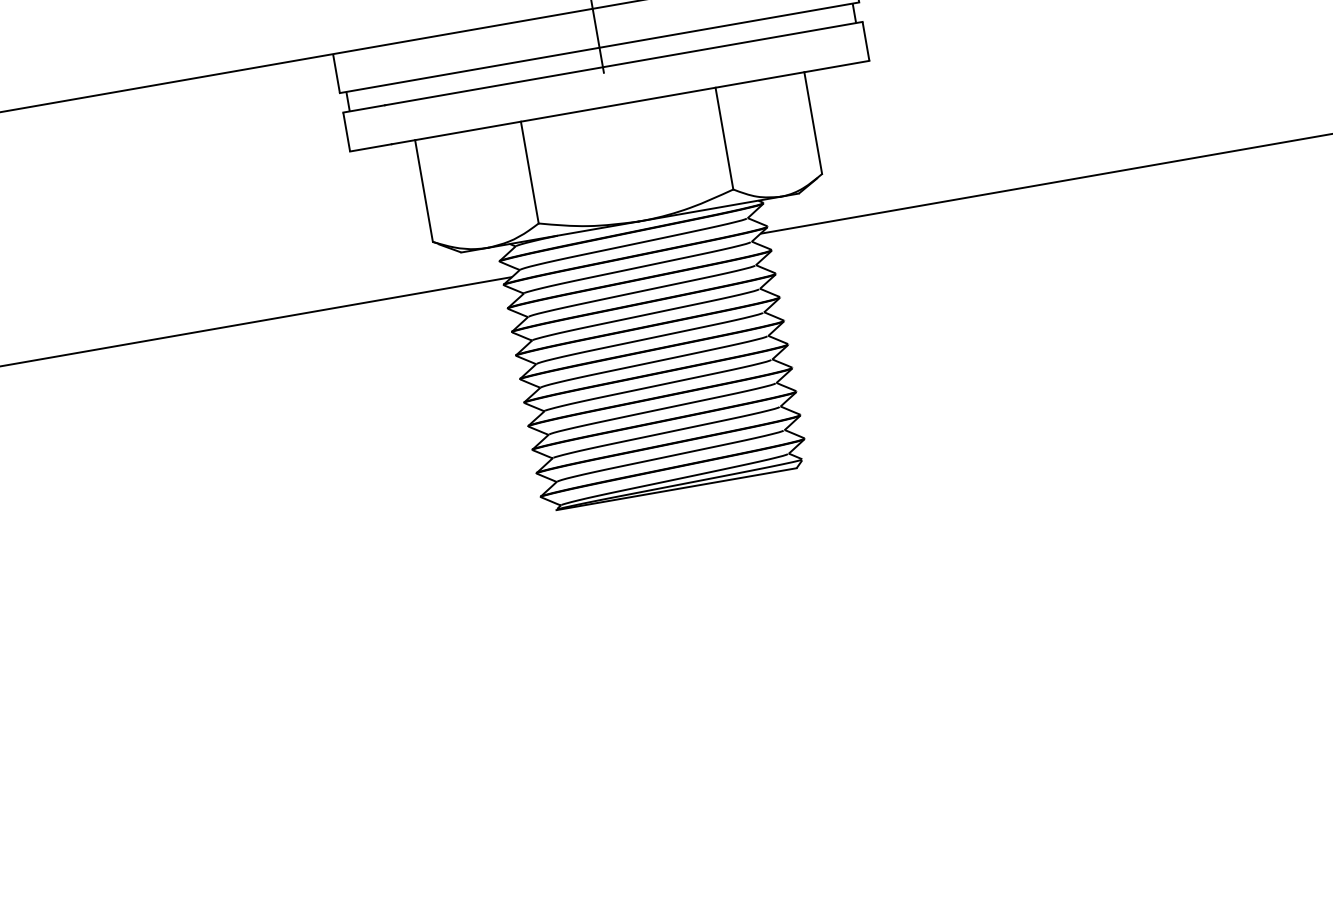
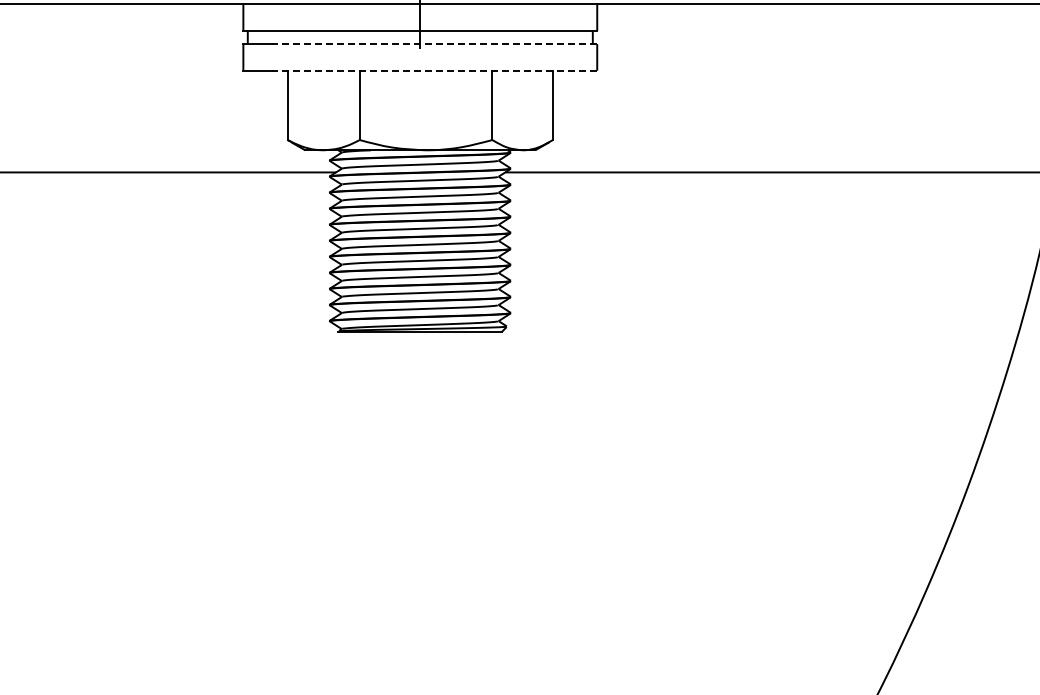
line: (623, 64) -> (434, 44), solid -> dashed
line: (630, 102) -> (434, 70), solid -> dashed

